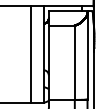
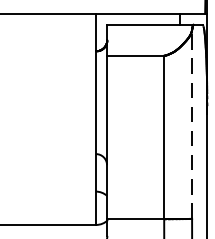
line: (31, 54) -> (69, 119), removed
line: (87, 56) -> (192, 123), solid -> dashed

